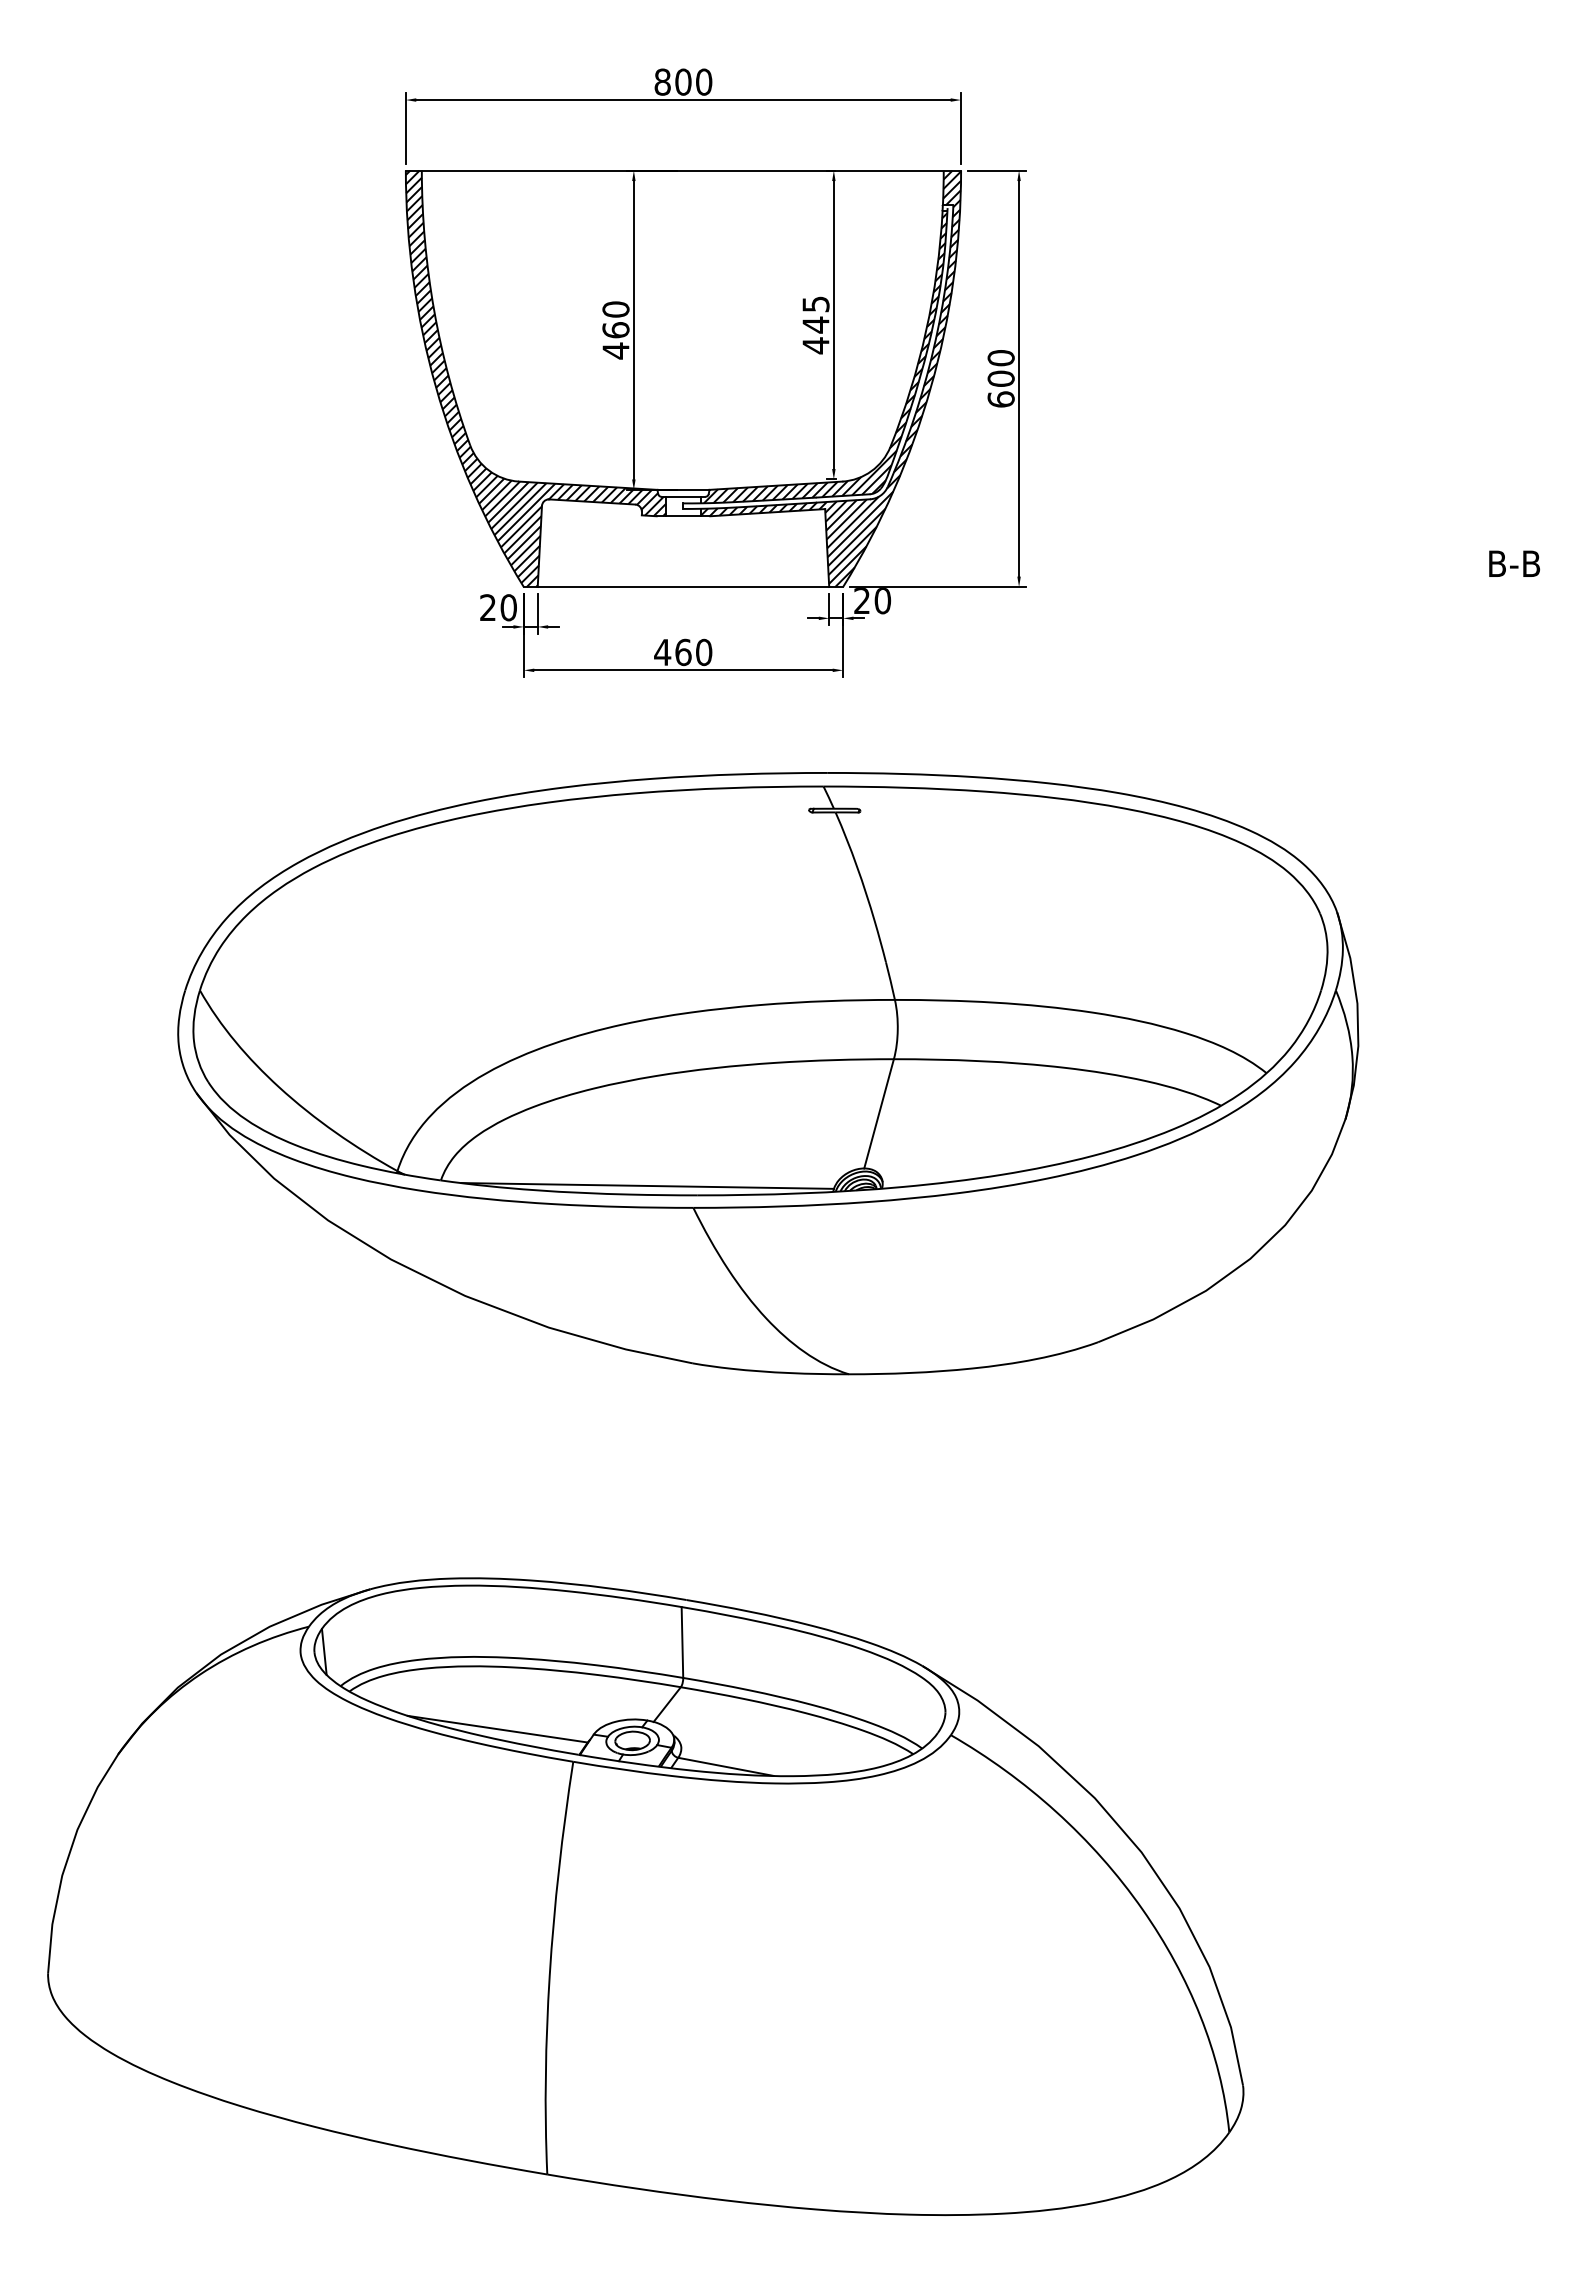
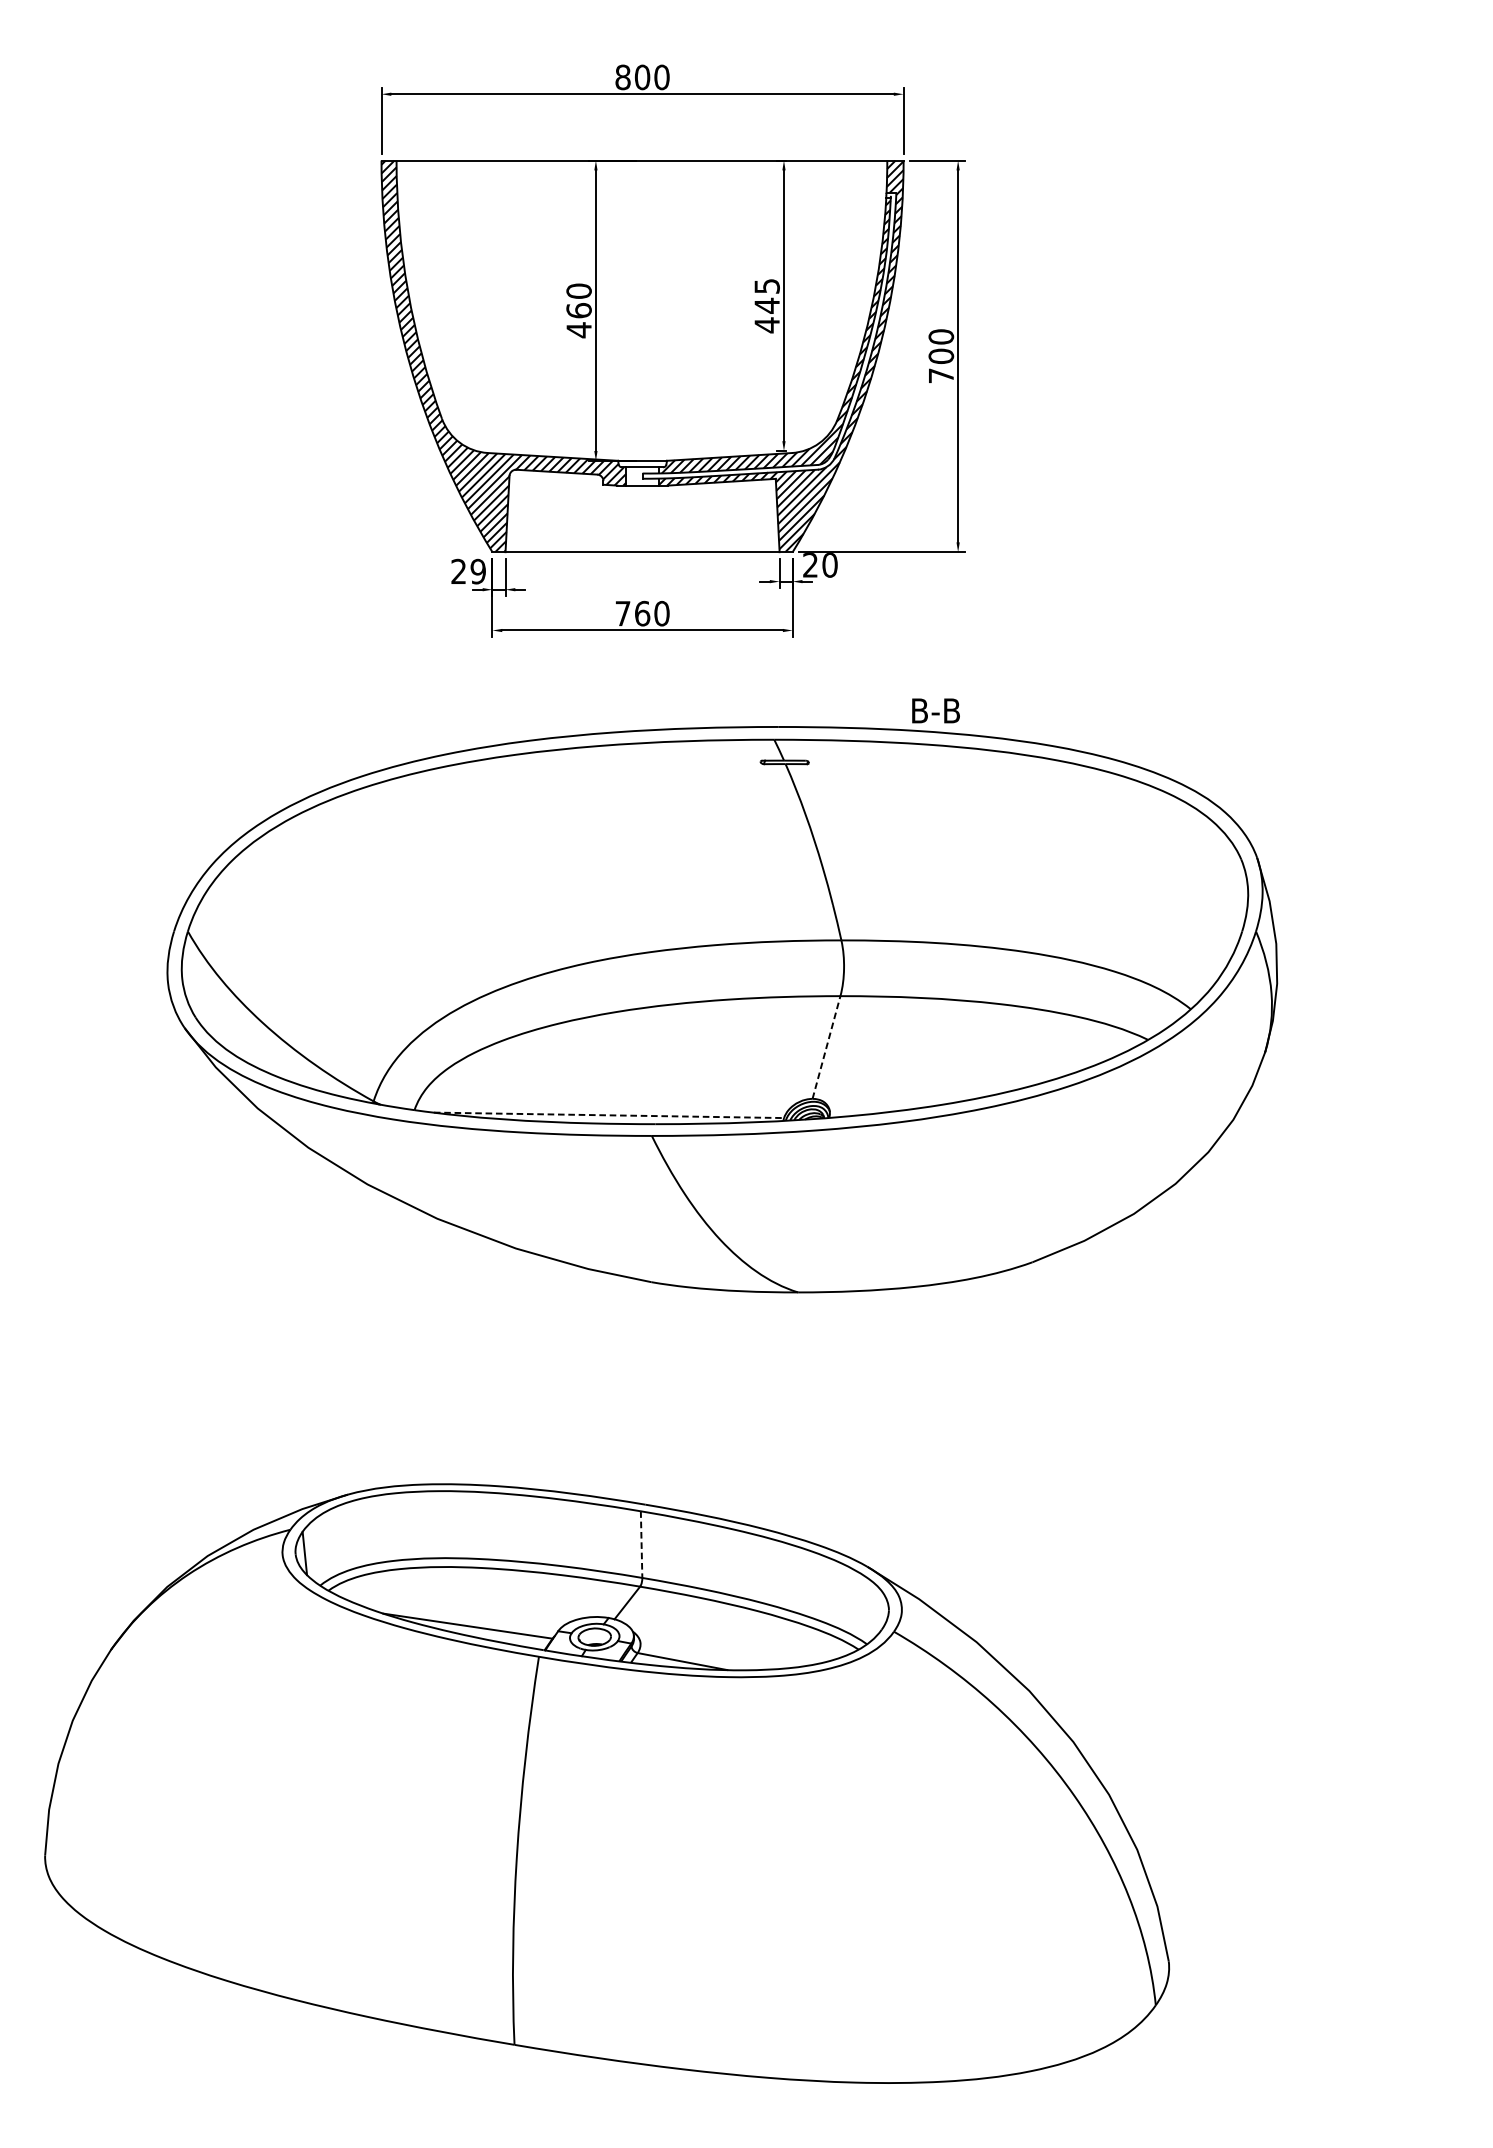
text: (1000, 399) -> (940, 375), 600 -> 700
text: (1514, 563) -> (935, 710), moved
text: (508, 607) -> (478, 571), 20 -> 29
text: (662, 652) -> (622, 613), 460 -> 760
line: (879, 1113) -> (826, 1047), solid -> dashed
line: (648, 1185) -> (609, 1114), solid -> dashed
line: (682, 1643) -> (641, 1545), solid -> dashed

